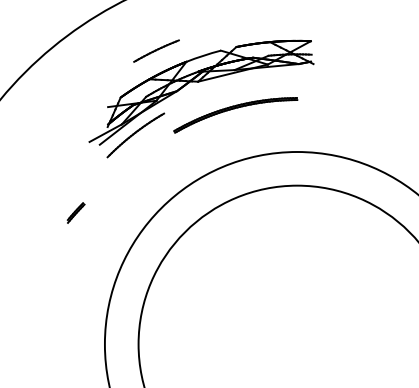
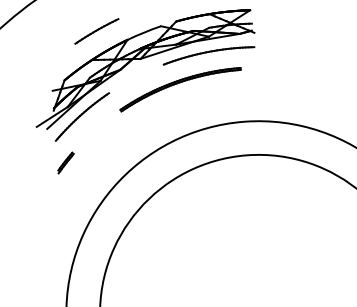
part: (266, 83) -> (208, 55), added
part: (75, 212) -> (65, 162), moved

